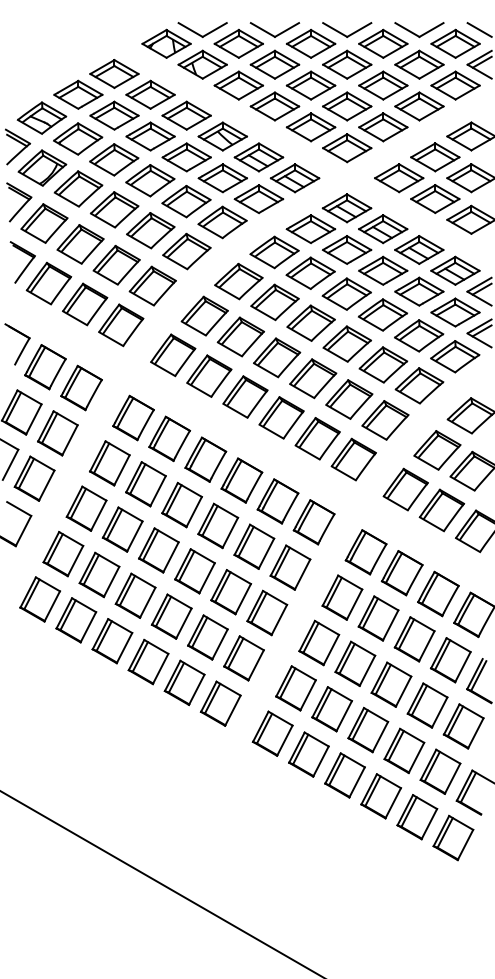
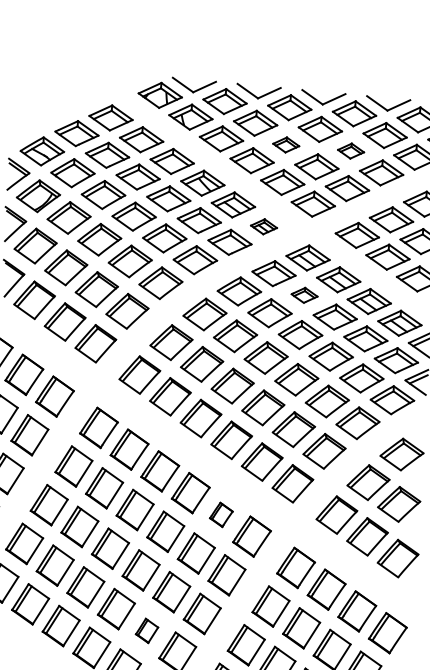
part: (310, 85) -> (285, 144), size x0.6
part: (383, 85) -> (351, 151), size x0.6
part: (294, 178) -> (263, 226), size x0.6
part: (346, 249) -> (304, 294), size x0.6
part: (277, 501) -> (220, 514), size x0.6
part: (207, 637) -> (146, 630), size x0.6

